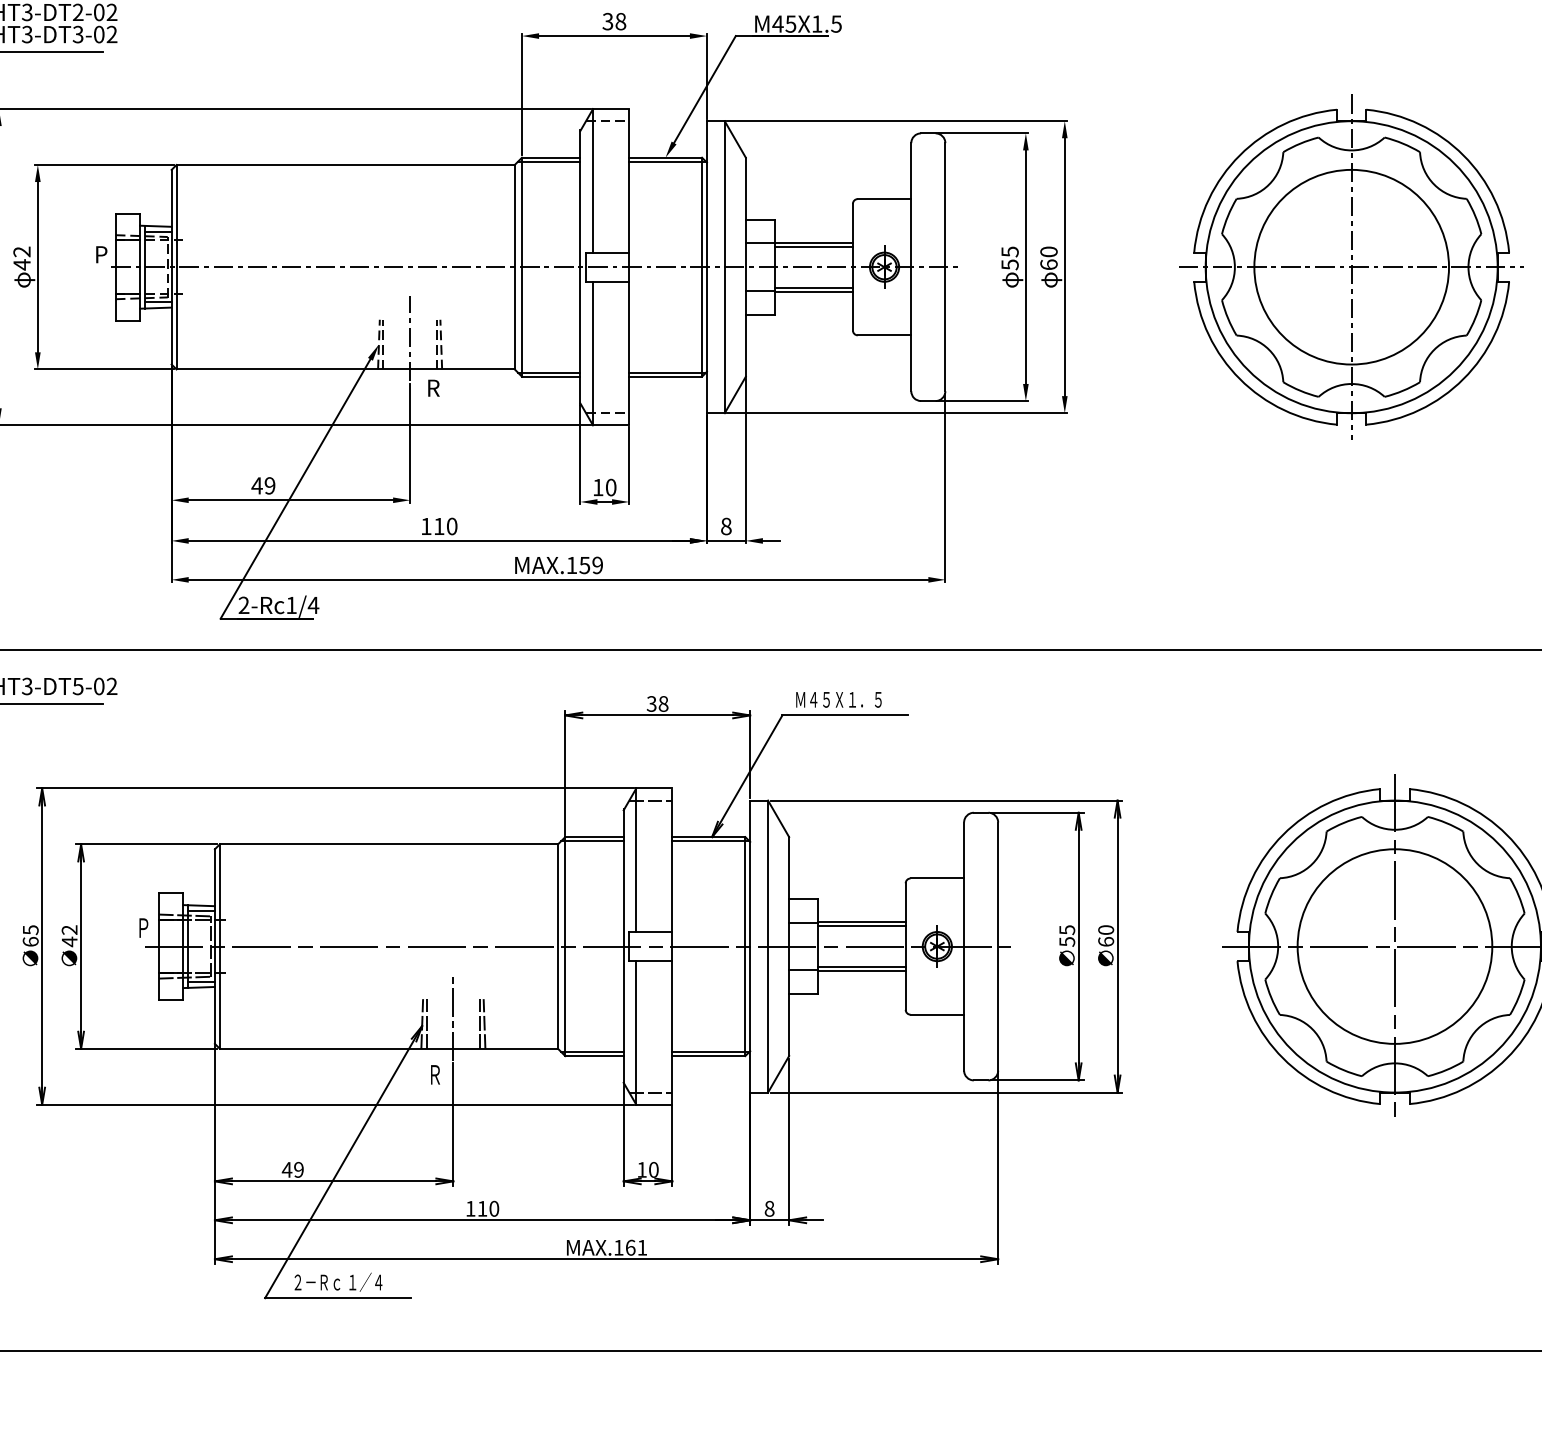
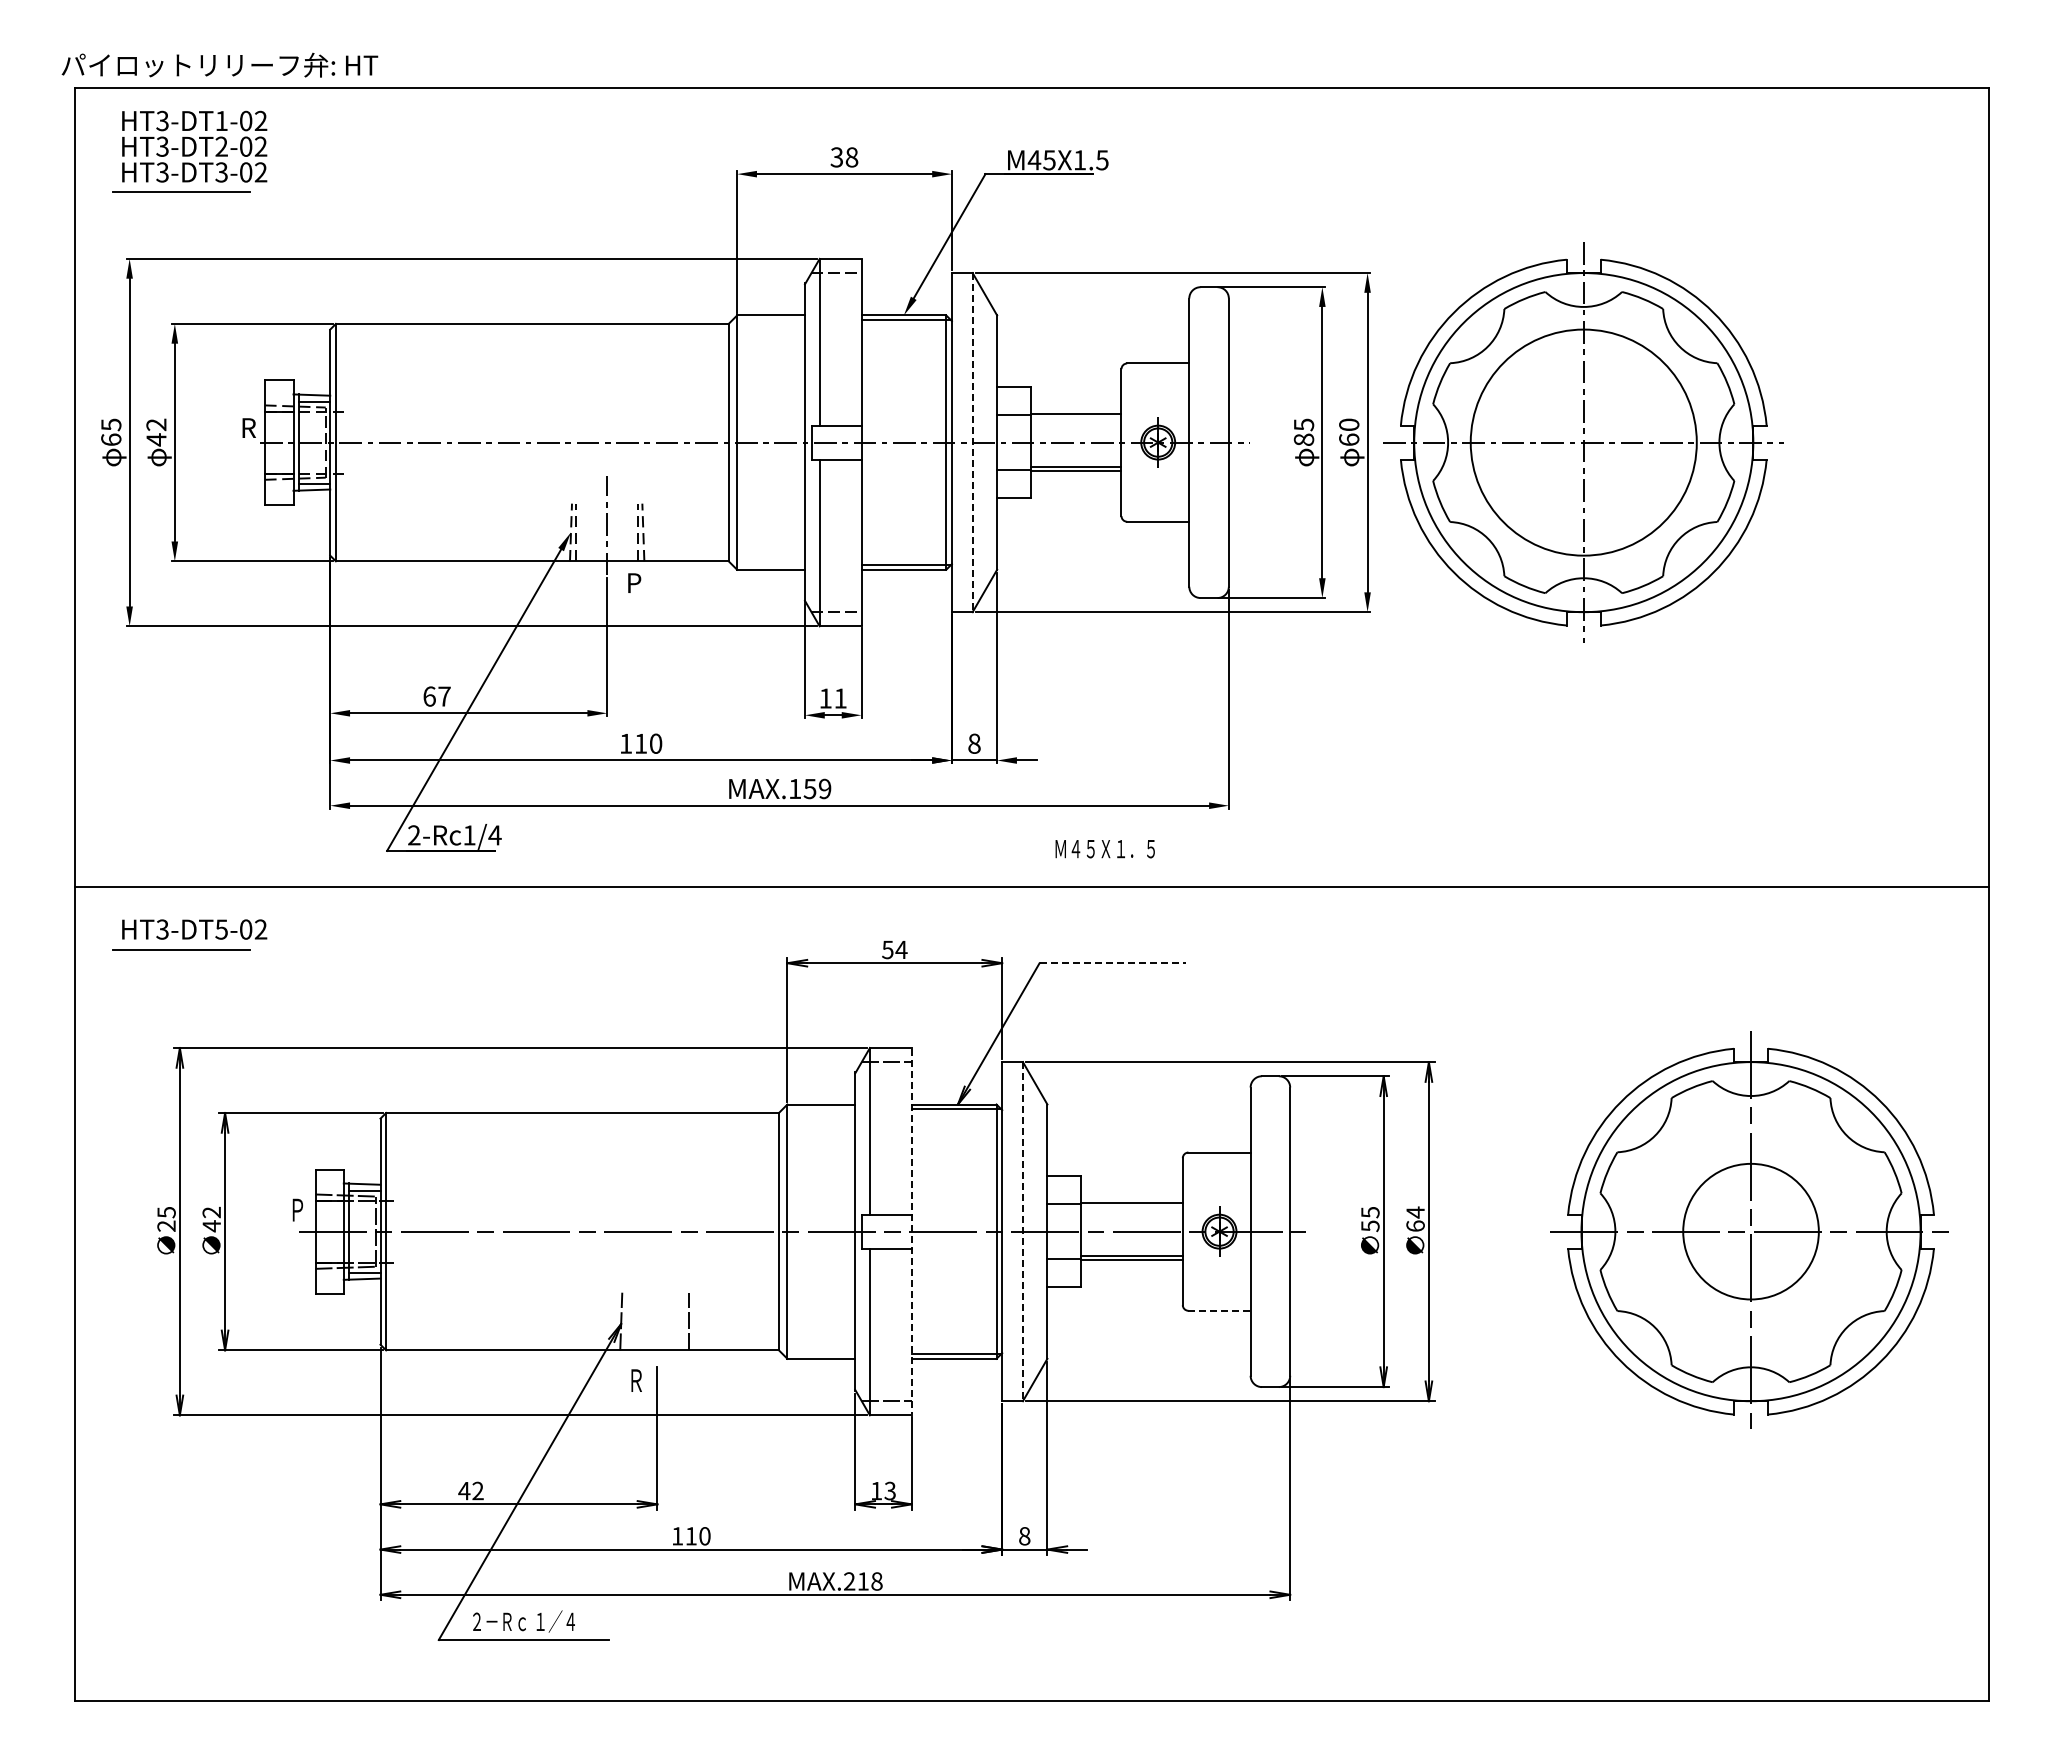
line: (548, 162) -> (768, 320), removed
line: (814, 246) -> (1076, 418), removed
text: (103, 255) -> (250, 428), P -> R
text: (1009, 264) -> (1303, 439), 55 -> 85
line: (724, 267) -> (972, 442), solid -> dashed
part: (1351, 267) -> (1583, 442), moved
line: (548, 372) -> (768, 564), removed
text: (435, 388) -> (636, 583), R -> P
text: (263, 485) -> (436, 696), 49 -> 67
text: (610, 487) -> (840, 698), 10 -> 11
text: (838, 700) -> (1104, 849), moved
text: (657, 703) -> (894, 949), 38 -> 54
line: (846, 715) -> (1113, 963), solid -> dashed
line: (592, 841) -> (818, 1109), removed
line: (861, 925) -> (1131, 1207), removed
text: (1106, 930) -> (1415, 1212), 60 -> 64
text: (30, 941) -> (166, 1225), 65 -> 25
line: (767, 946) -> (1022, 1231), solid -> dashed
circle: (1395, 946) -> (1751, 1231), size x0.6
line: (672, 947) -> (911, 1232), solid -> dashed
line: (938, 1014) -> (1220, 1310), solid -> dashed
line: (453, 1017) -> (657, 1314), removed
line: (426, 1023) -> (626, 1321), removed
line: (484, 1023) -> (693, 1321), removed
line: (592, 1052) -> (818, 1354), removed
text: (653, 1169) -> (889, 1490), 10 -> 13
text: (298, 1170) -> (477, 1491), 49 -> 42
text: (630, 1247) -> (863, 1581), MAX.161 -> MAX.218

